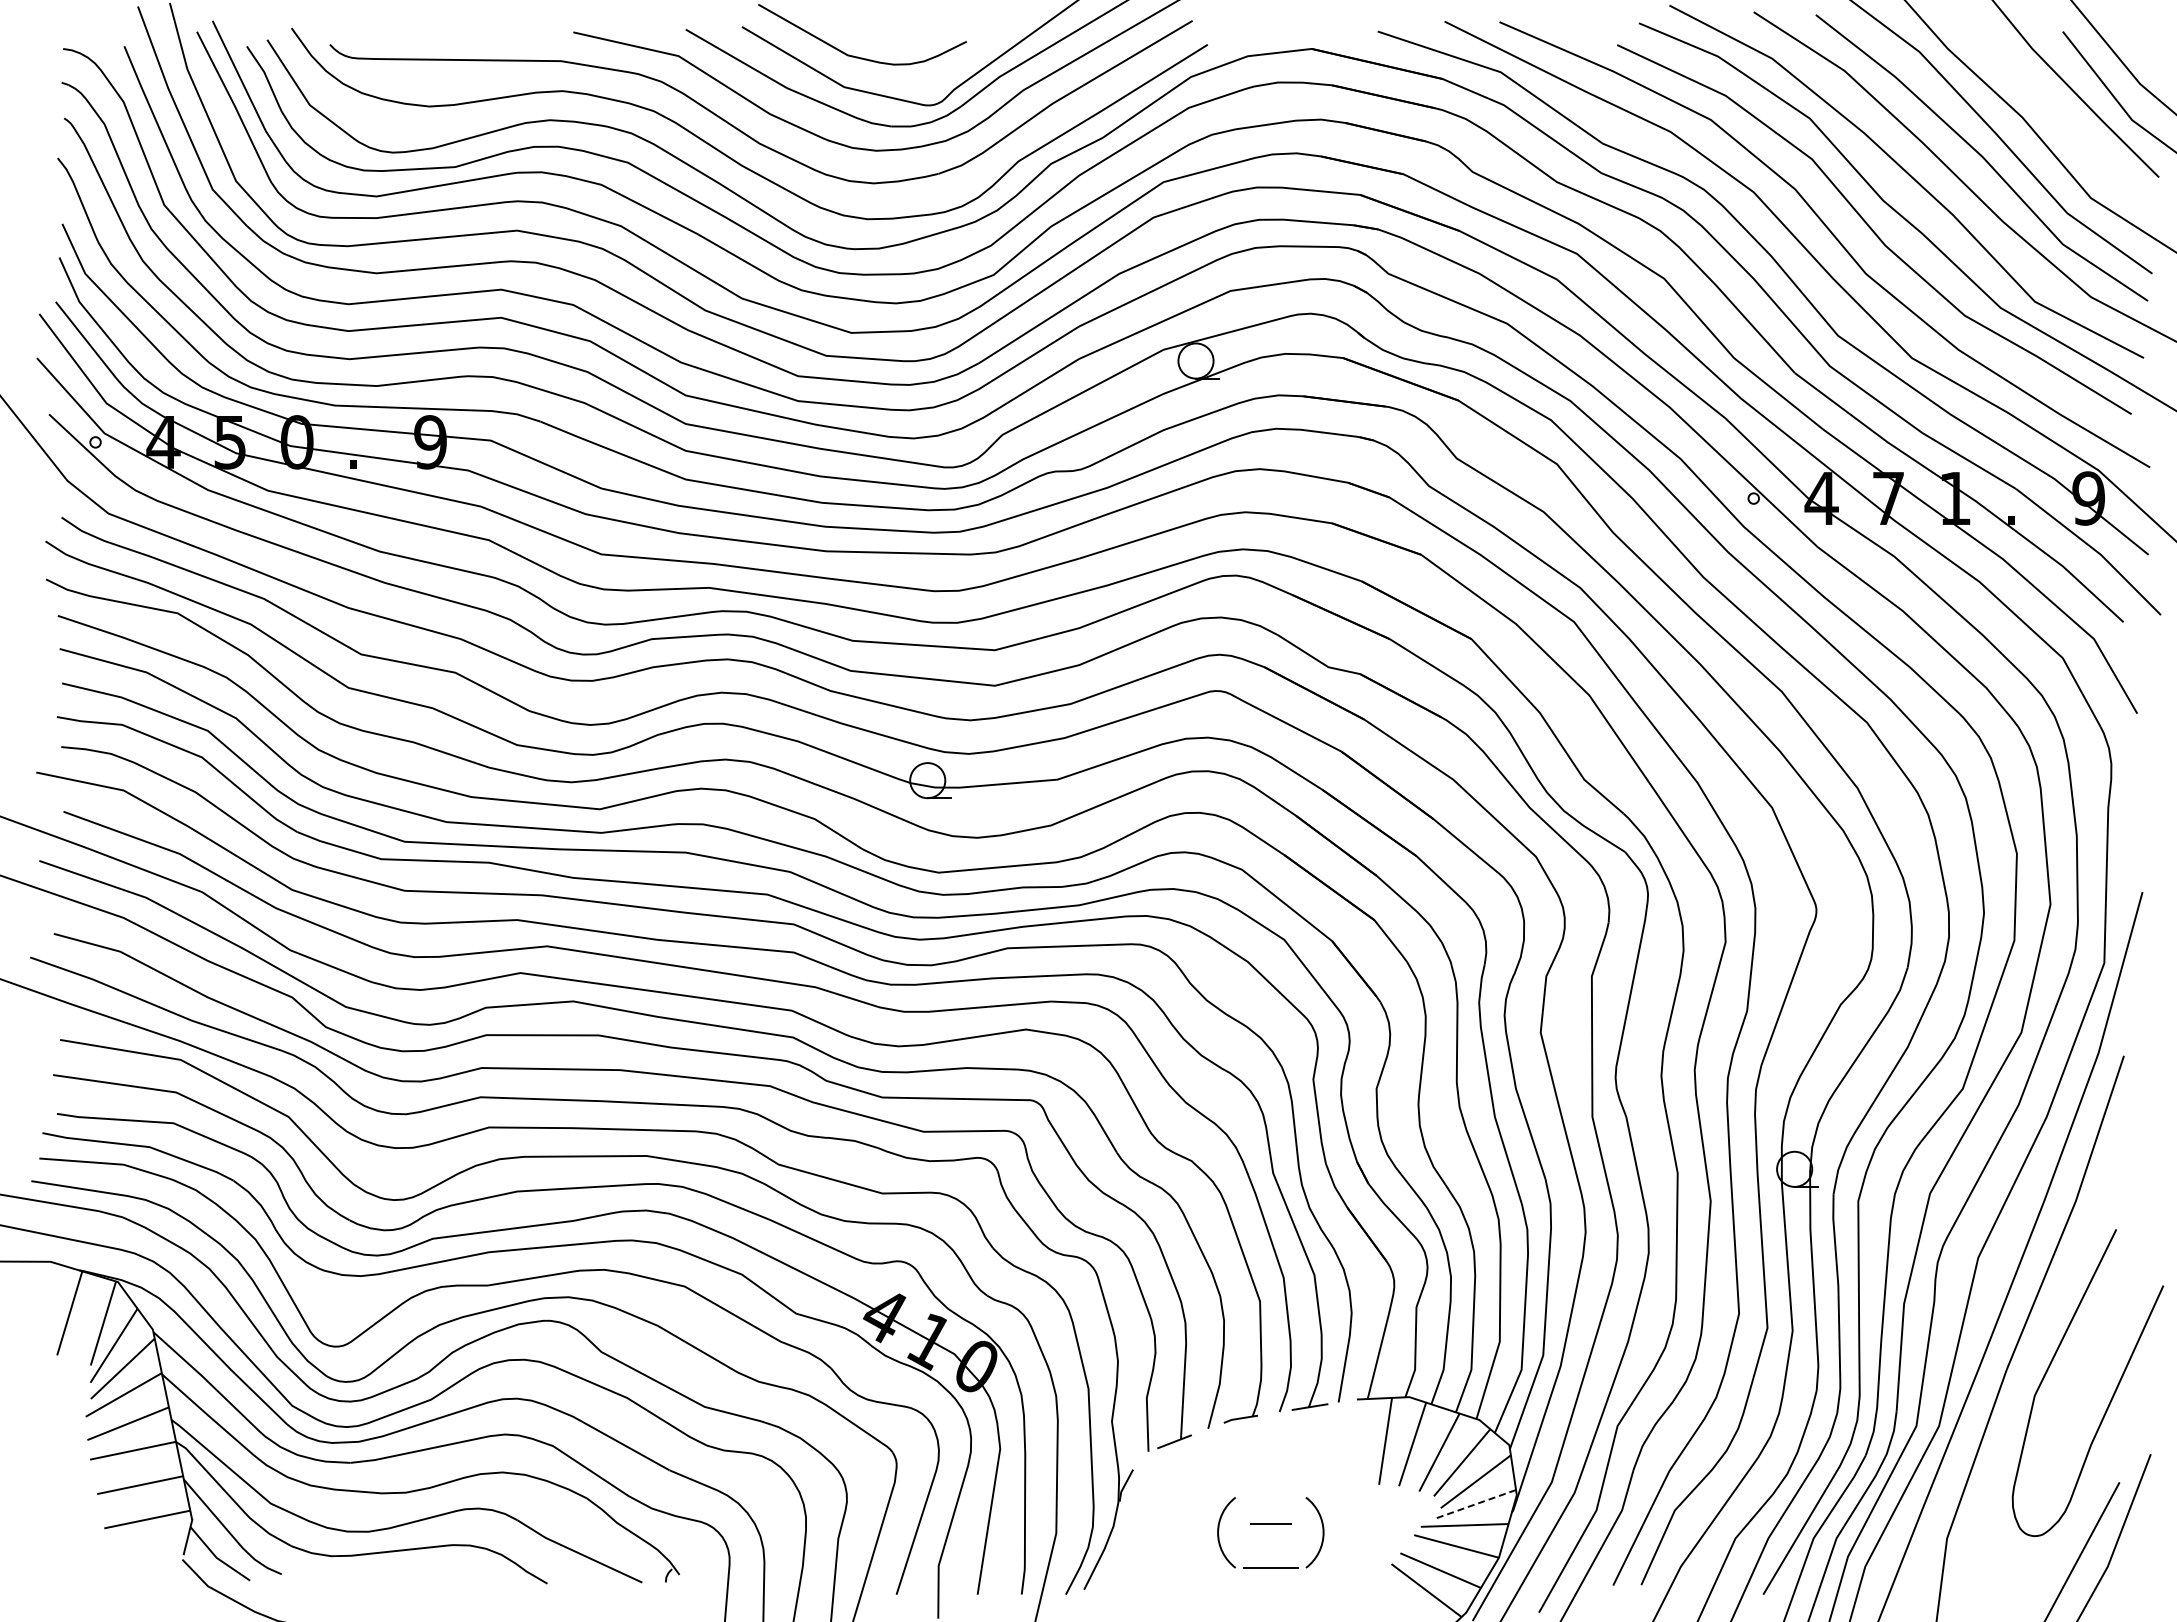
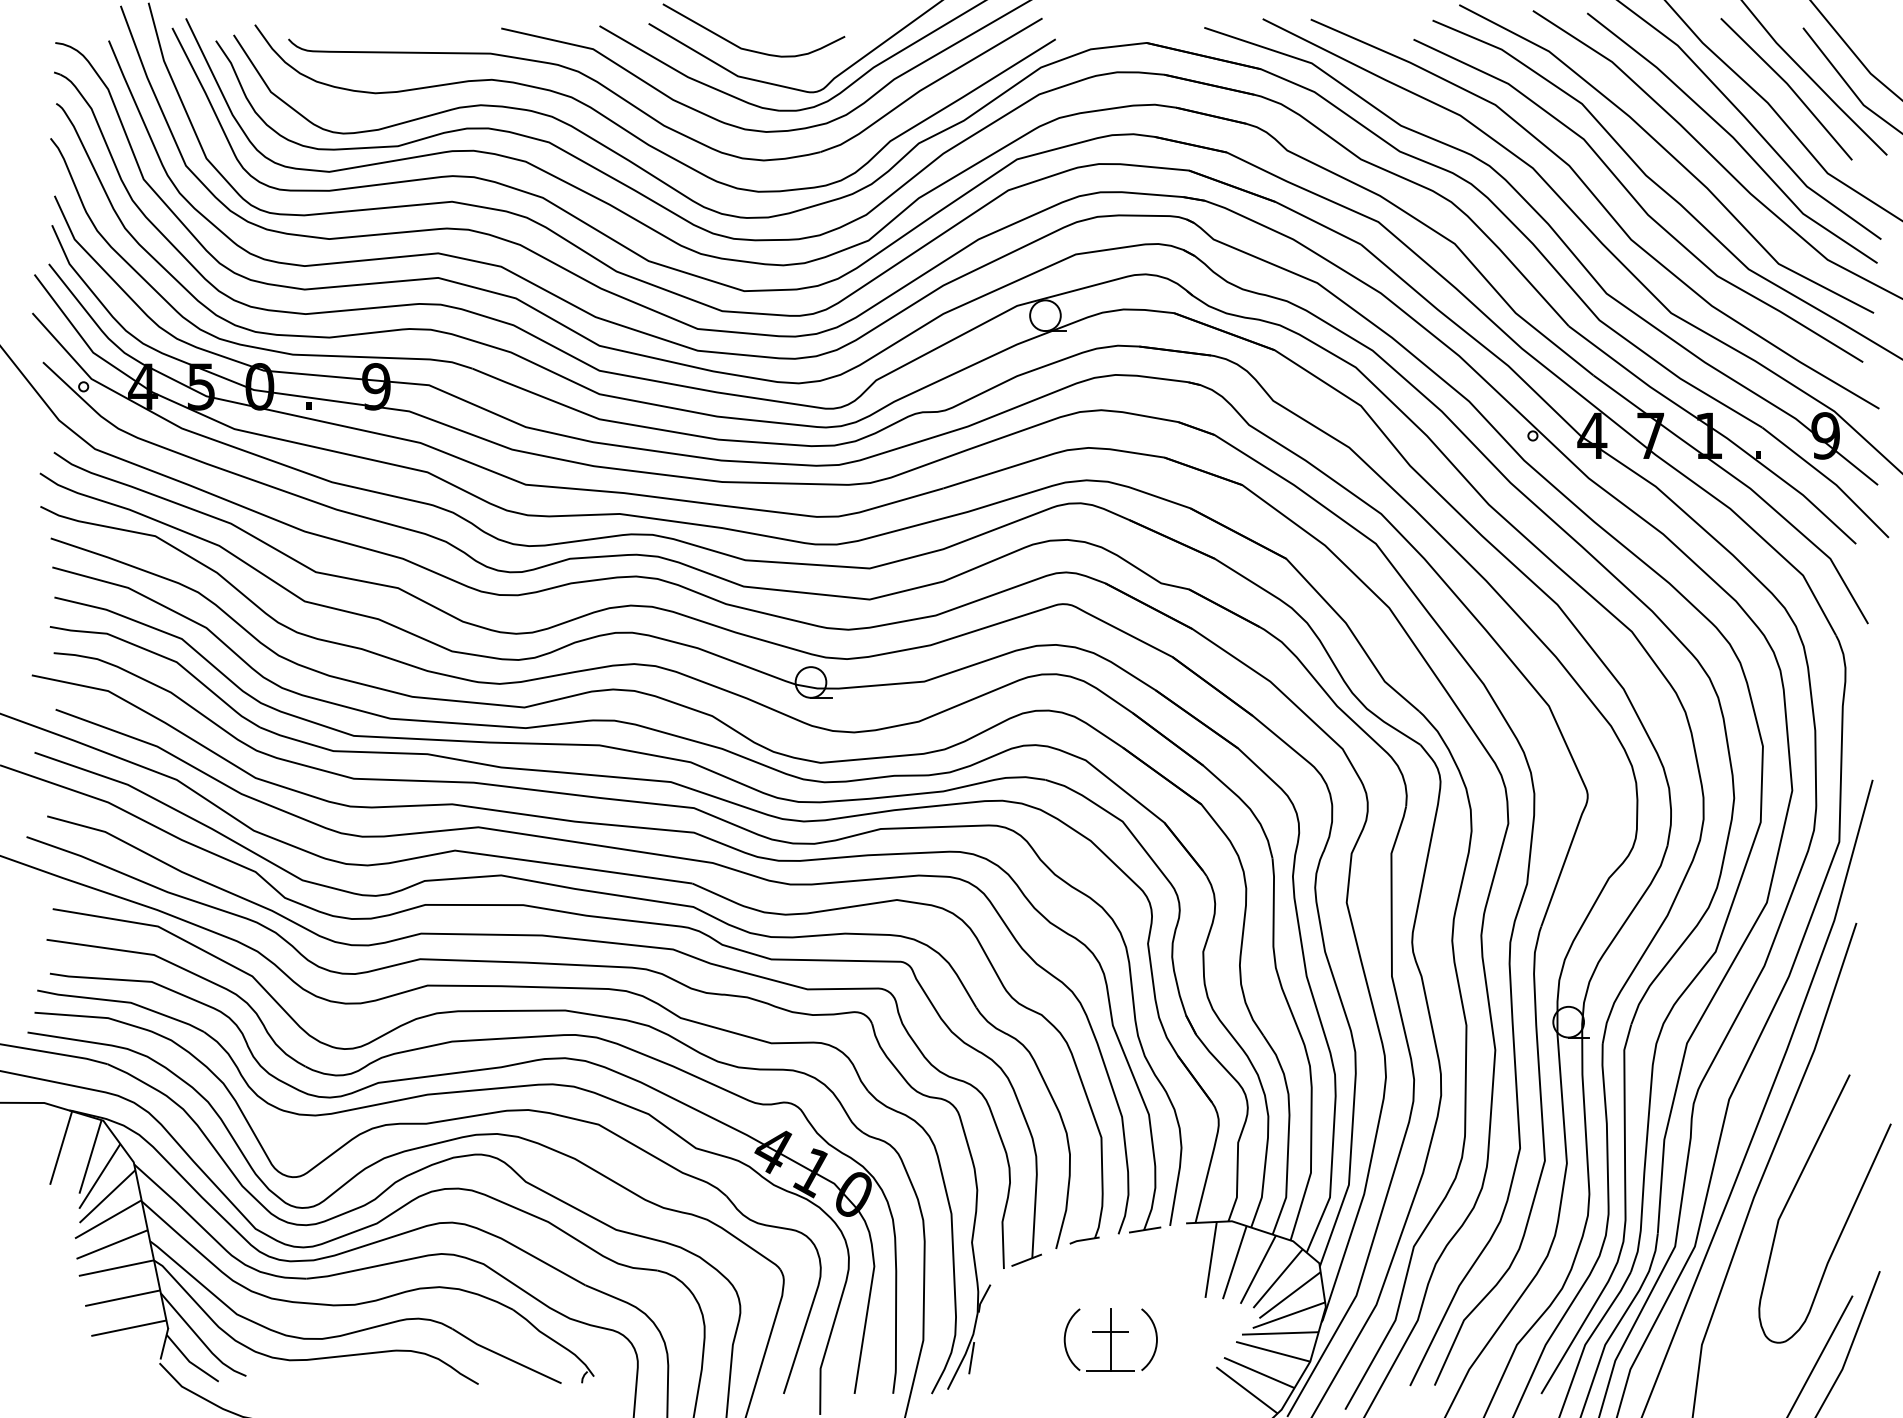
line: (2045, 98) -> (1787, 86), added
line: (1474, 1504) -> (1288, 1315), dashed -> solid
line: (1270, 1532) -> (1110, 1339), added
line: (1111, 1553) -> (971, 1357), added

